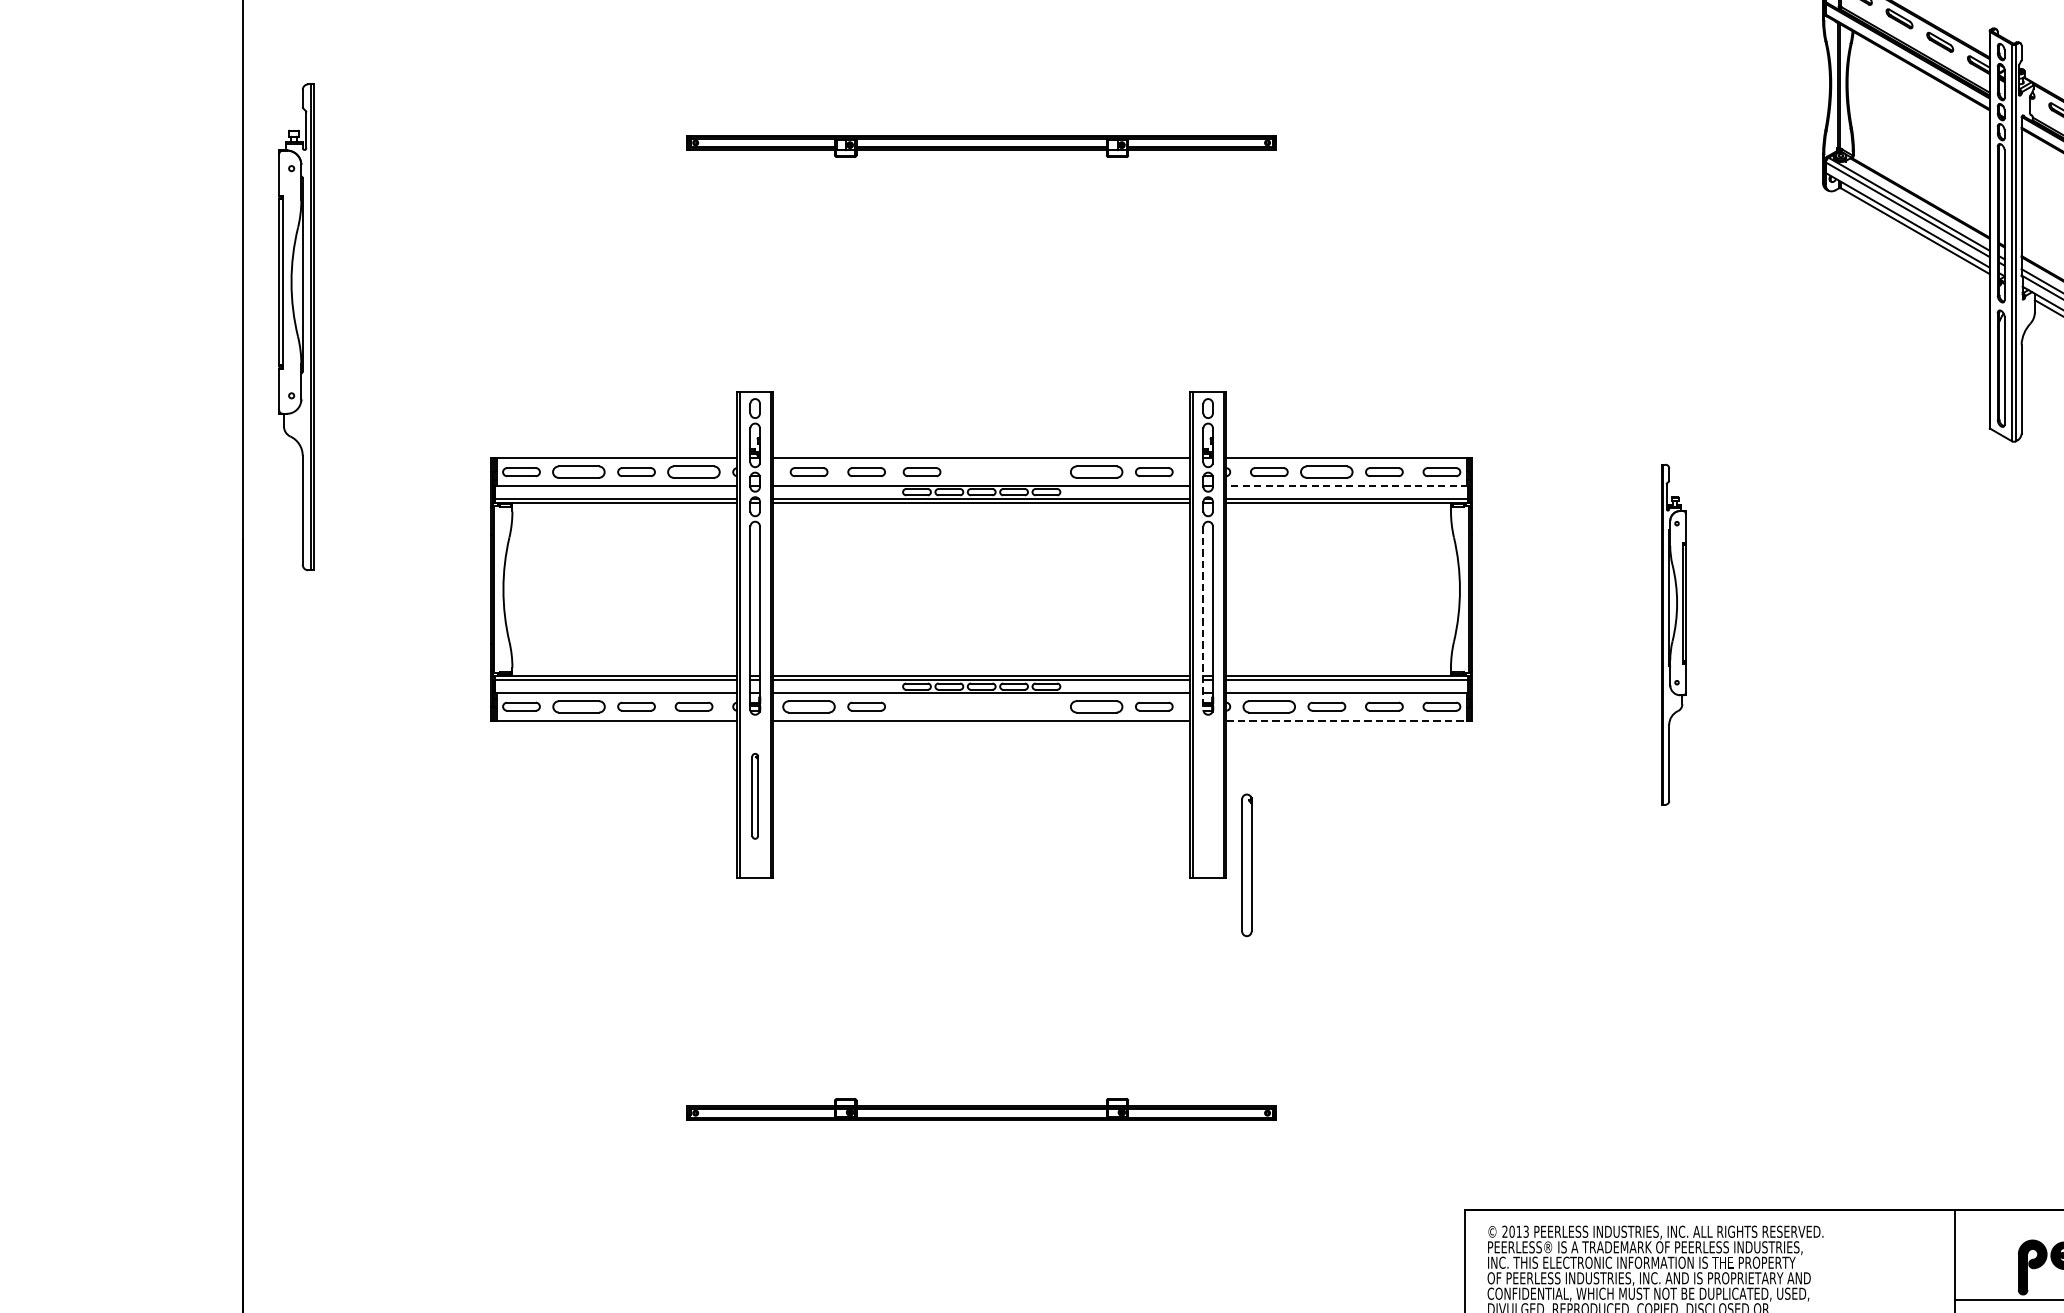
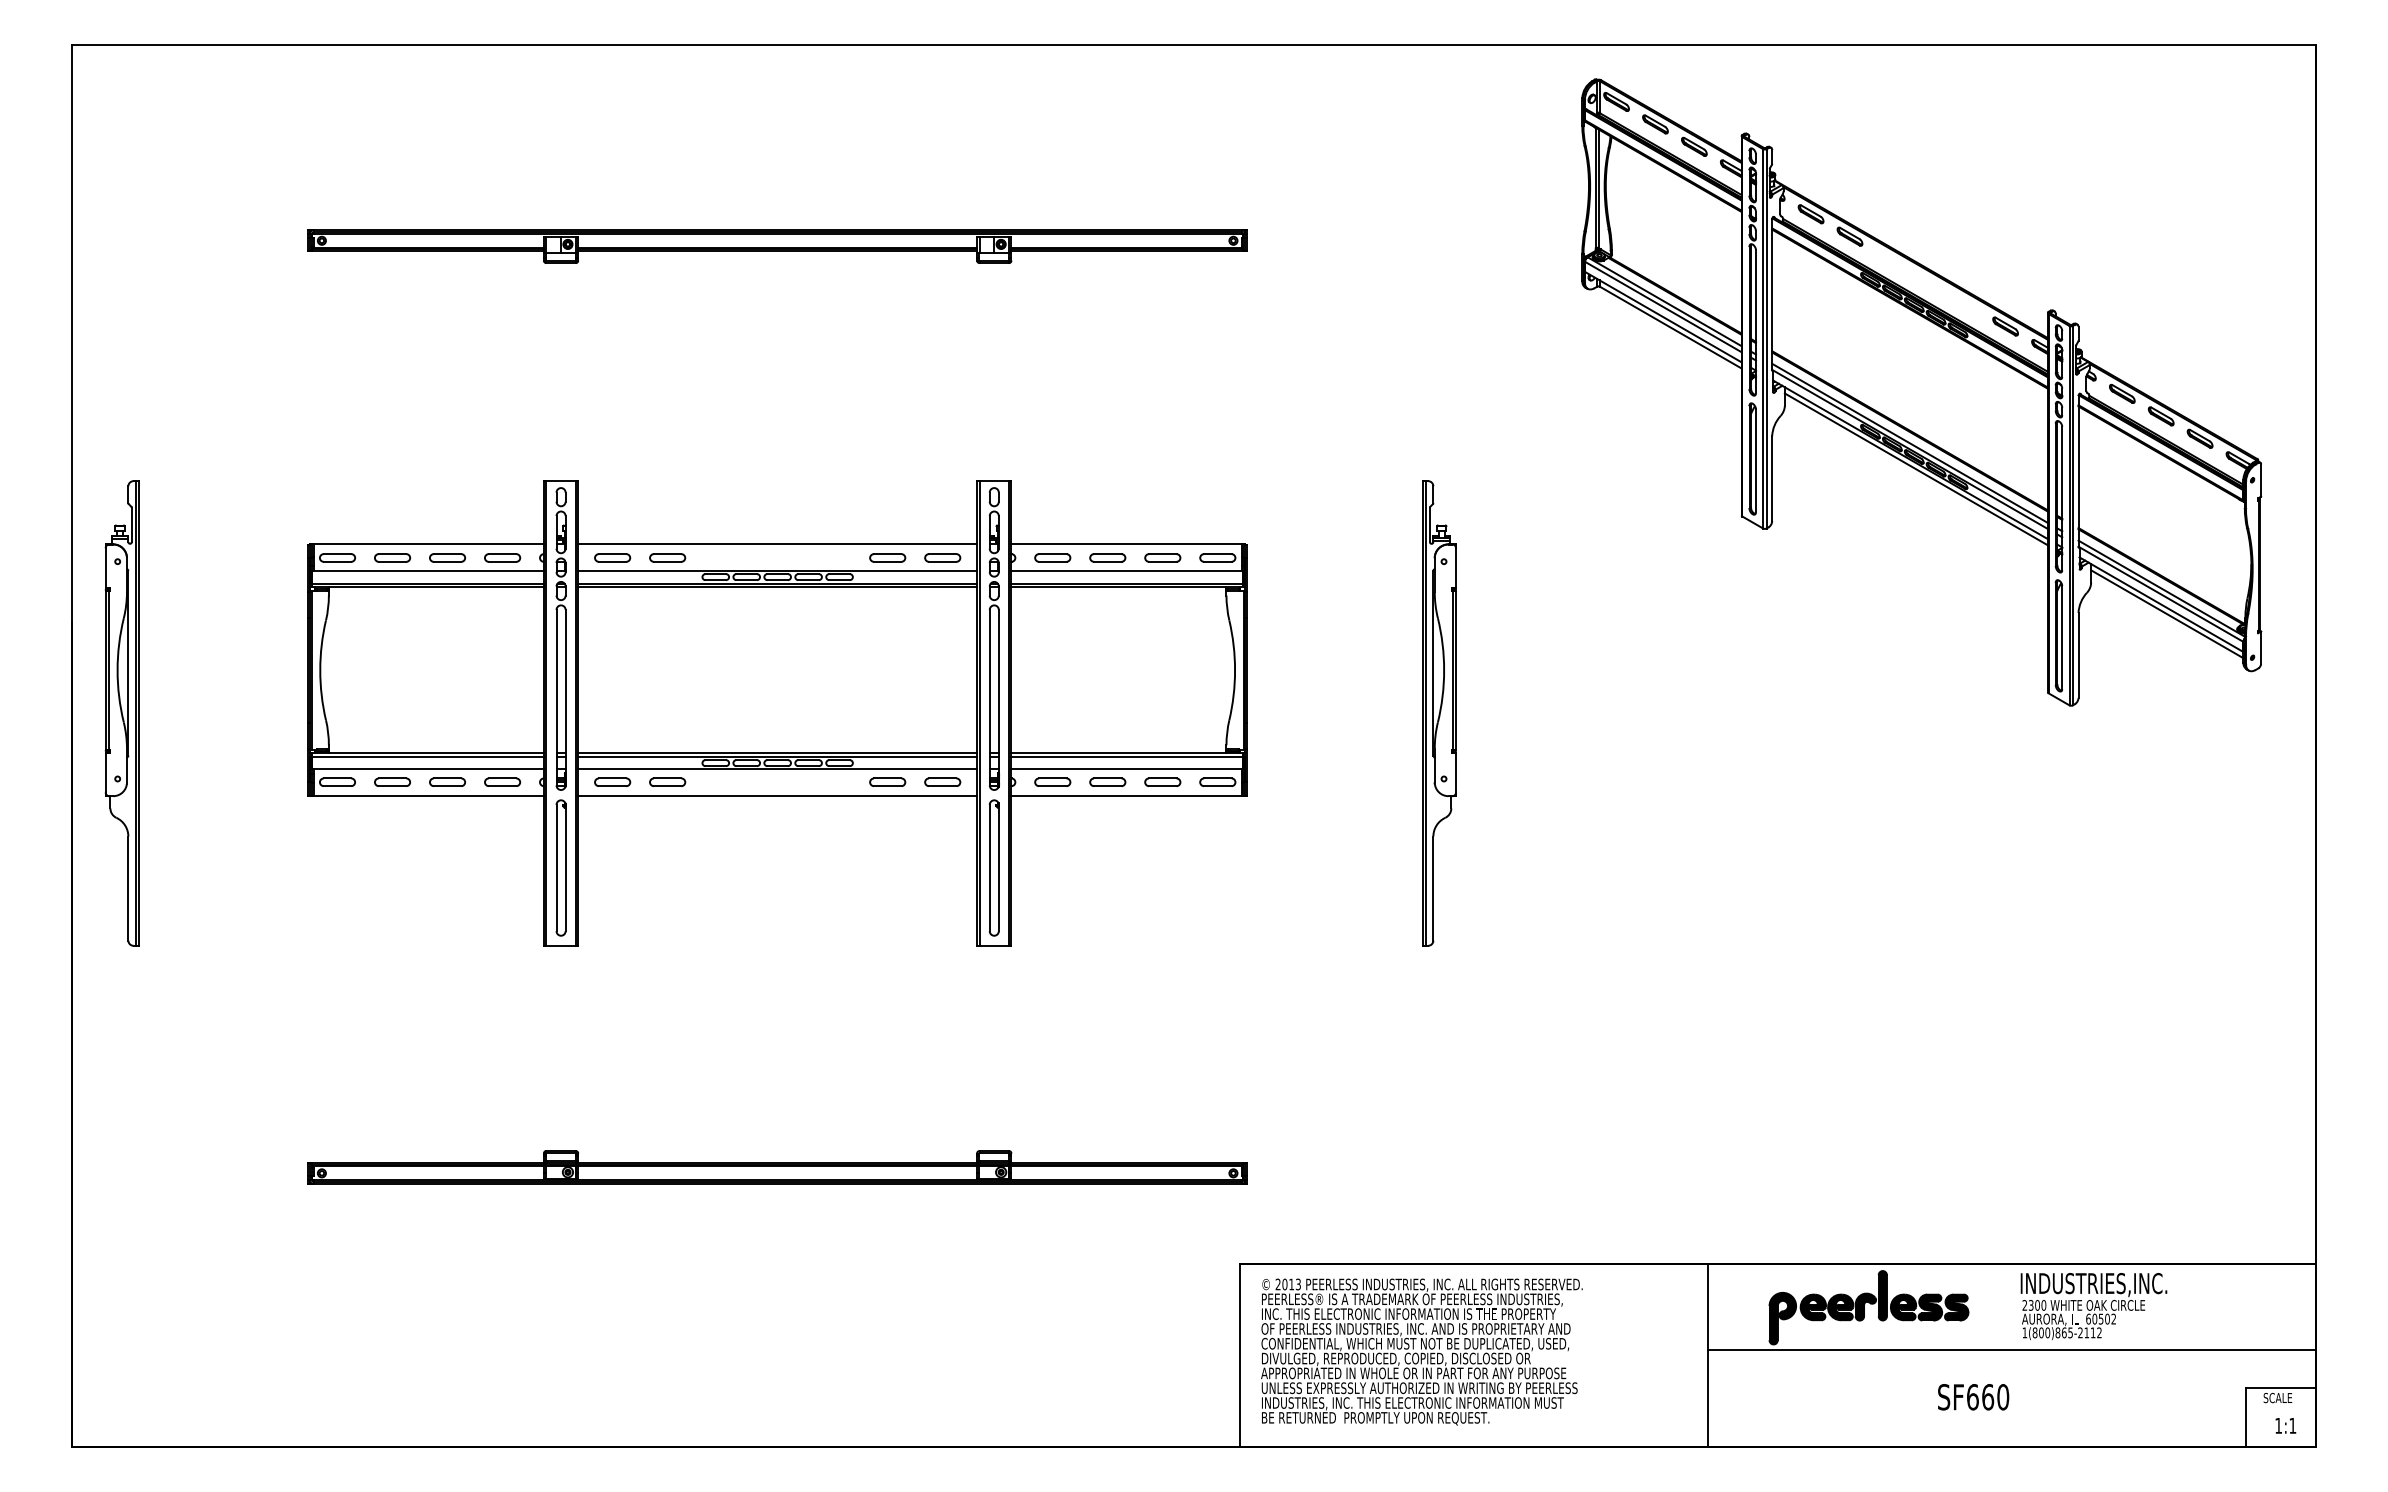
part: (981, 146) -> (777, 246), size x1.67
part: (295, 327) -> (121, 713), moved
part: (578, 471) -> (392, 557), size x0.71
part: (693, 471) -> (502, 557), size x0.71
part: (921, 471) -> (720, 557), removed
part: (1096, 471) -> (887, 557), size x0.71
part: (1326, 471) -> (1107, 557), size x0.71
line: (1347, 486) -> (1127, 571), dashed -> solid
line: (1203, 618) -> (989, 697), dashed -> solid
part: (1673, 634) -> (1439, 713), size x1.43
part: (578, 705) -> (392, 781), size x0.71
part: (809, 705) -> (612, 781), size x0.71
part: (1096, 705) -> (887, 781), size x0.71
part: (1269, 705) -> (1052, 781), size x0.71
line: (1347, 720) -> (1127, 795), dashed -> solid
part: (754, 795) -> (560, 867), size x1.67
part: (1246, 864) -> (993, 867), moved
part: (981, 1109) -> (777, 1167), size x1.67

